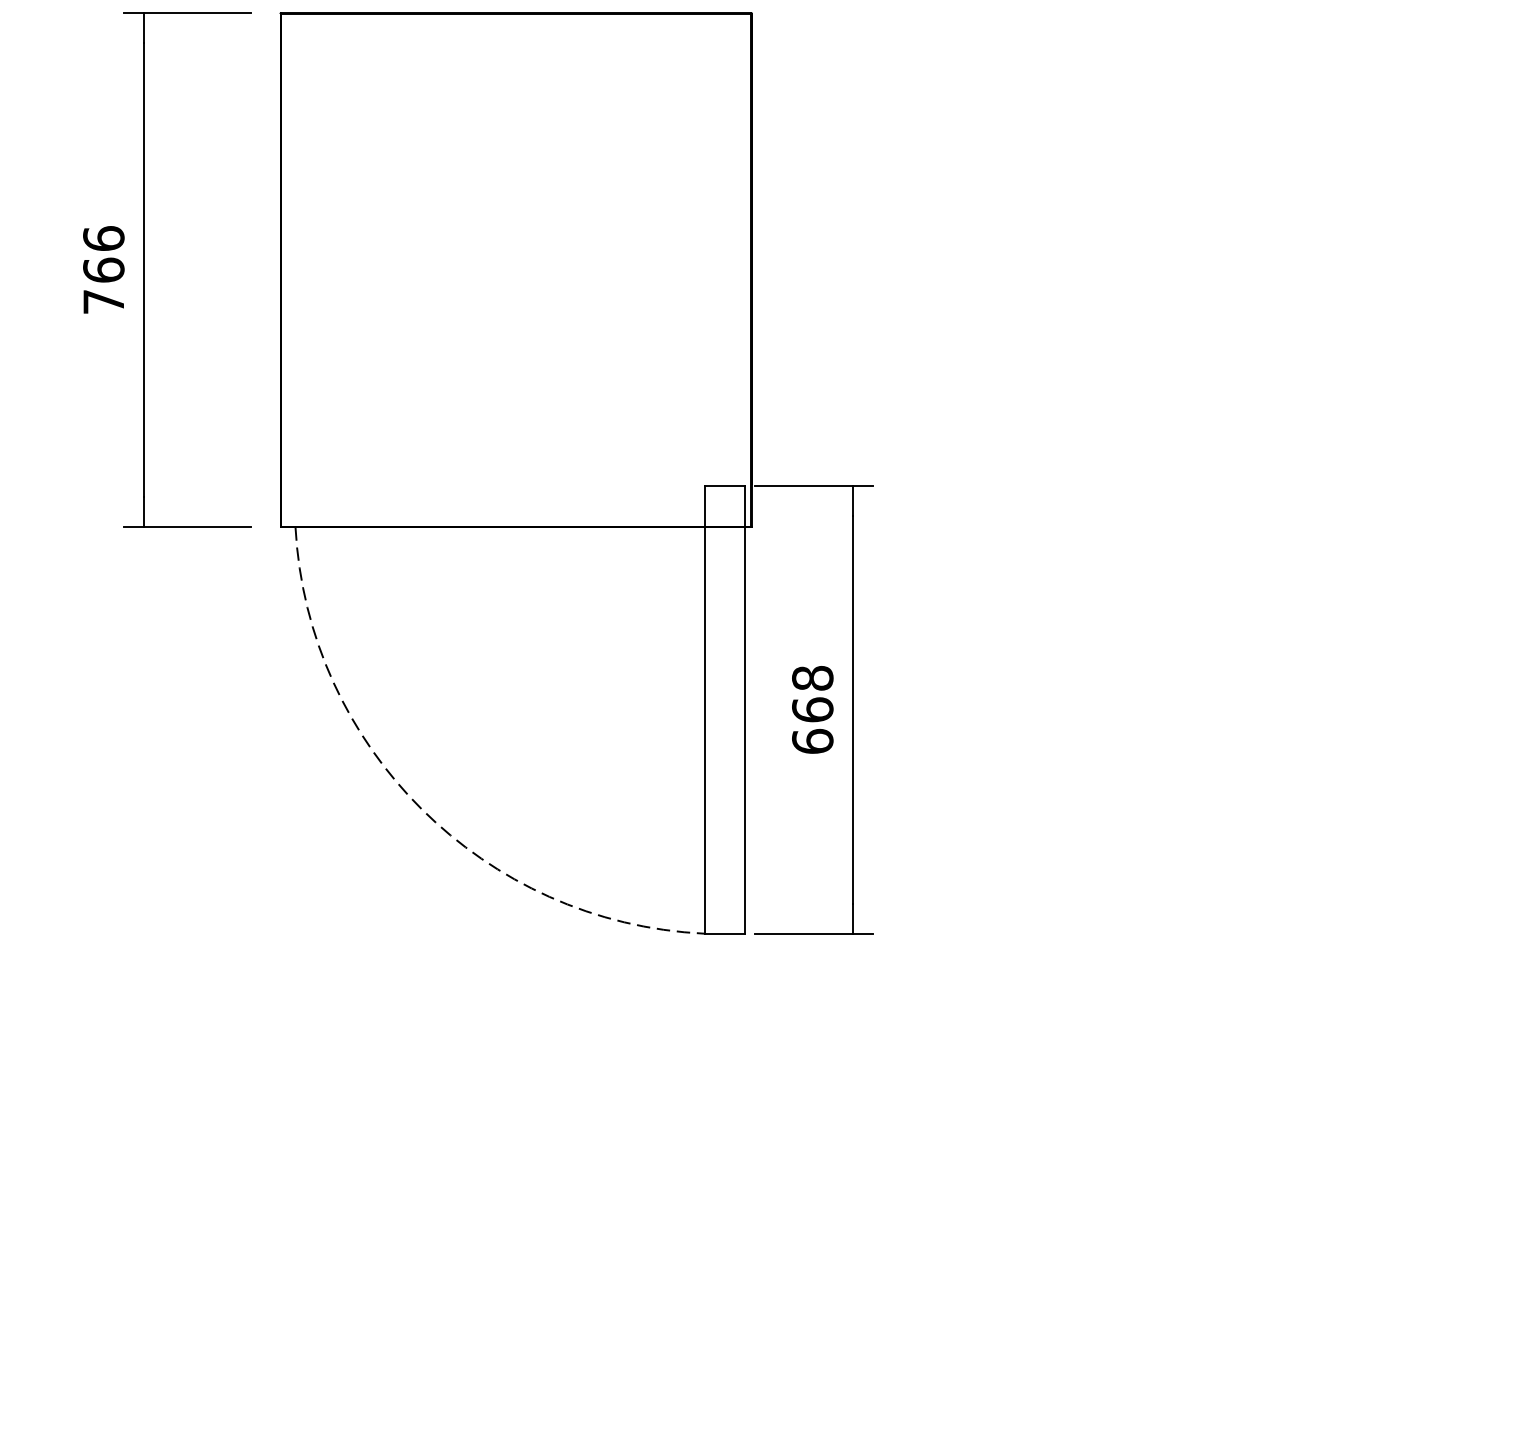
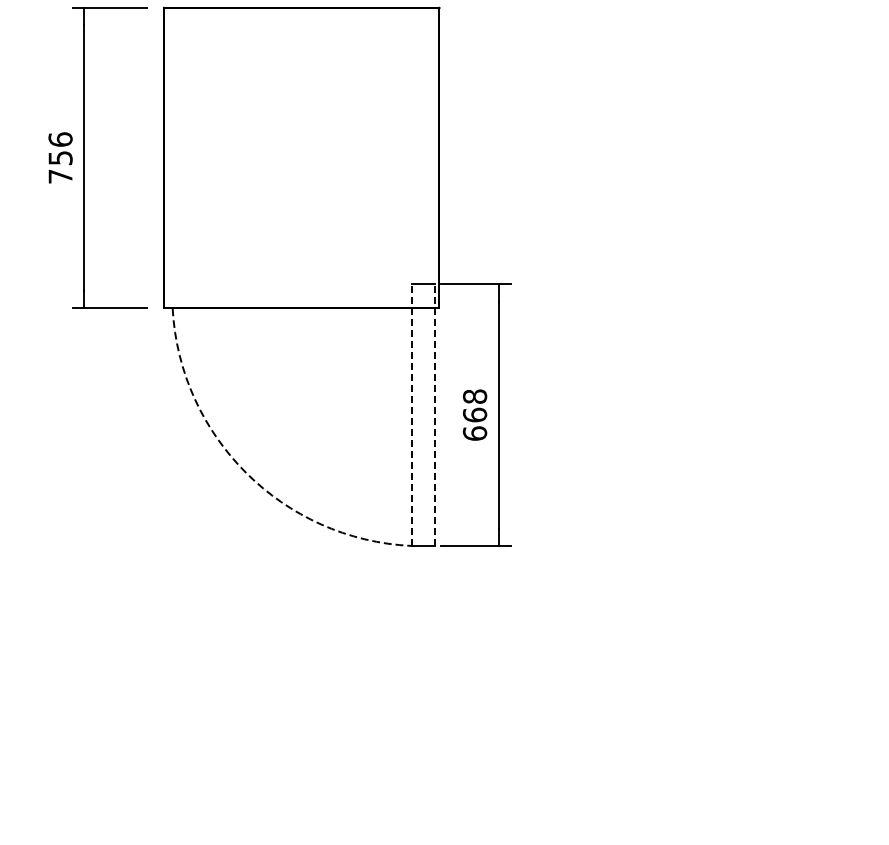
text: (103, 269) -> (60, 157), 766 -> 756
line: (704, 708) -> (411, 414), solid -> dashed
line: (745, 708) -> (435, 414), solid -> dashed

